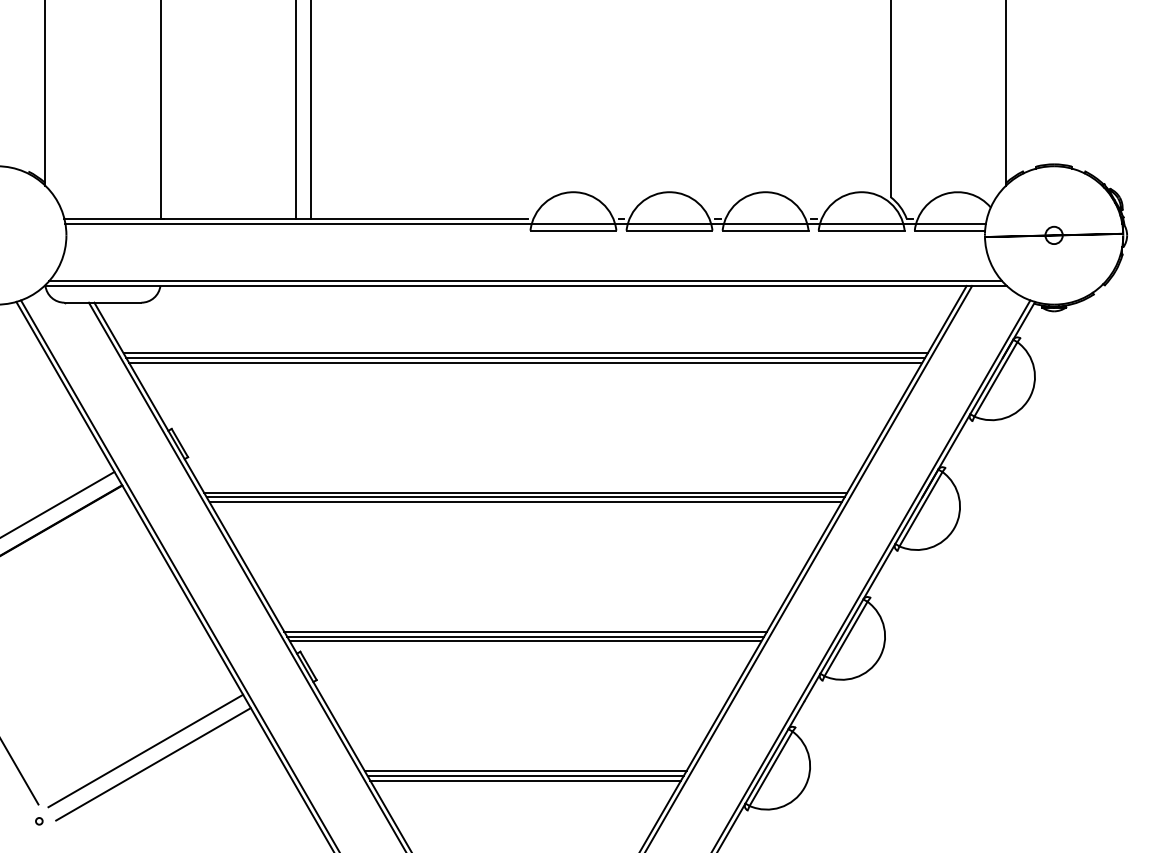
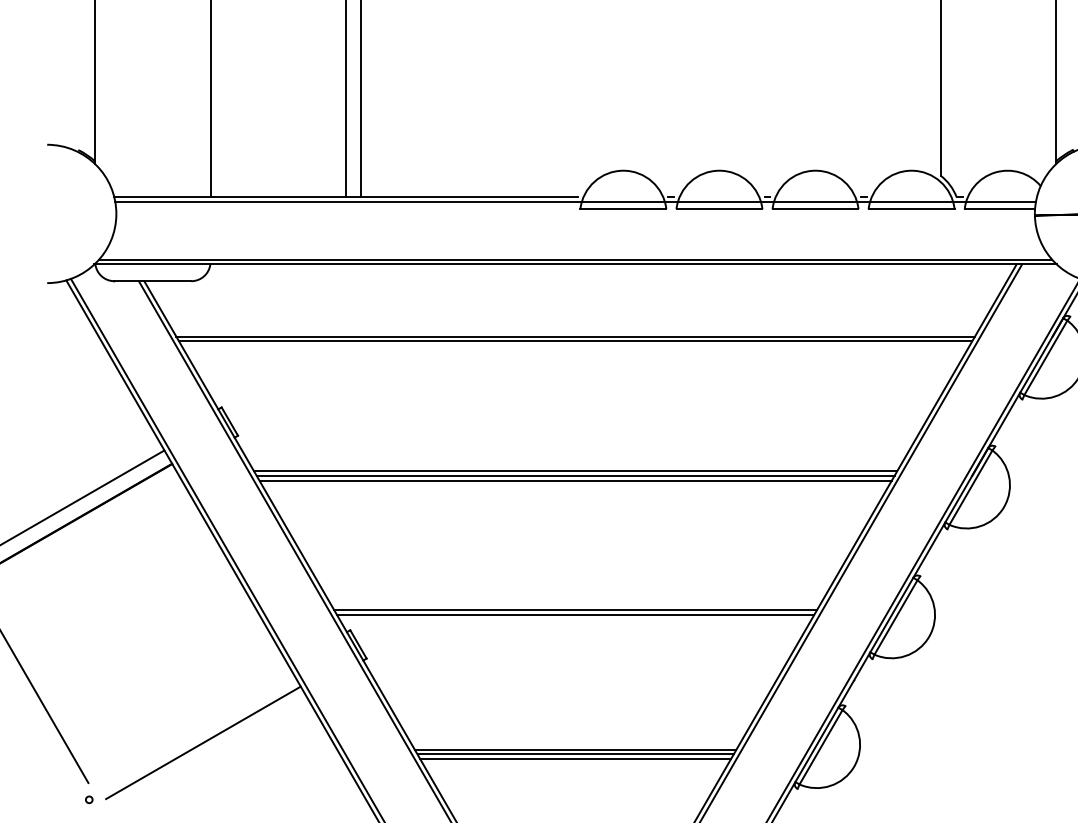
line: (525, 353) -> (575, 332), removed
line: (525, 641) -> (575, 620), removed
line: (145, 750) -> (195, 729), removed

